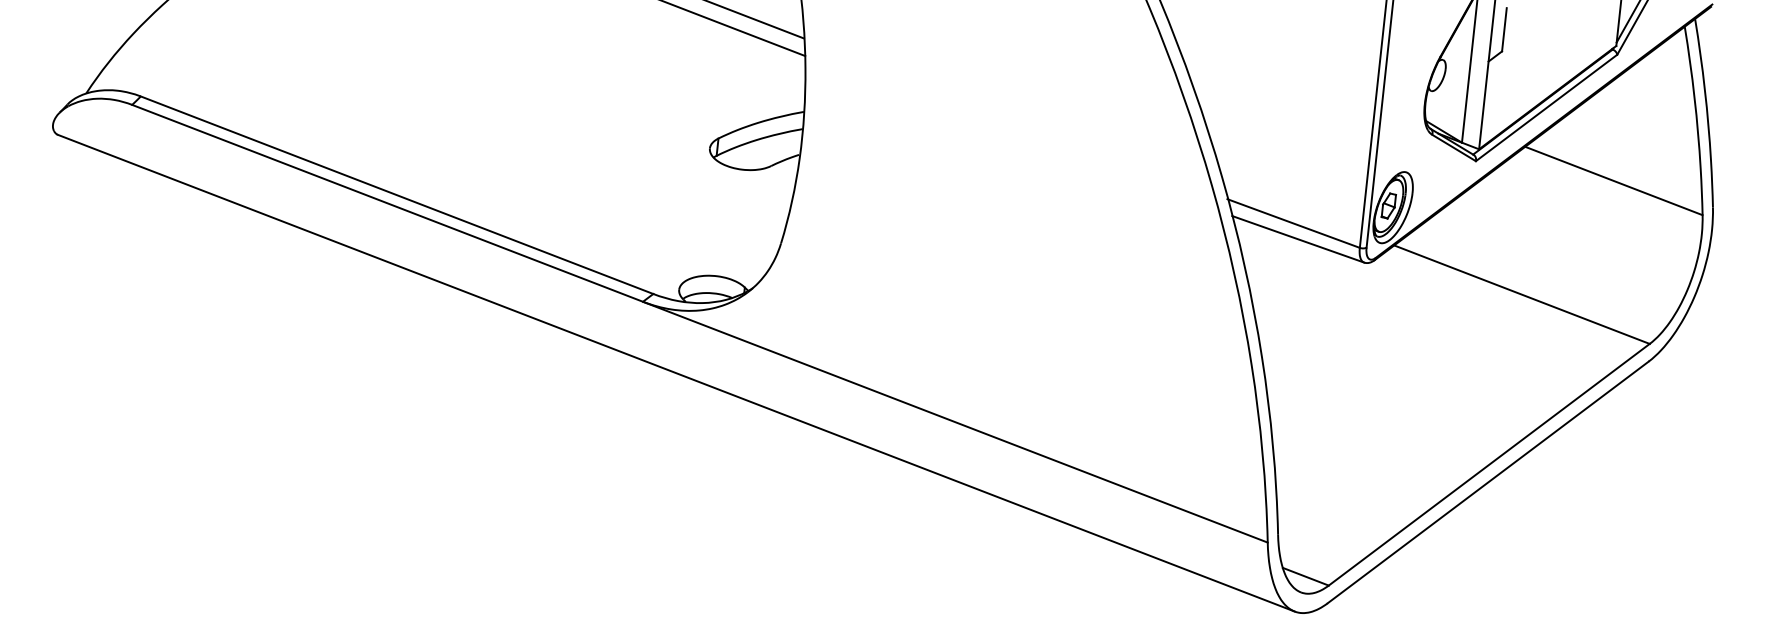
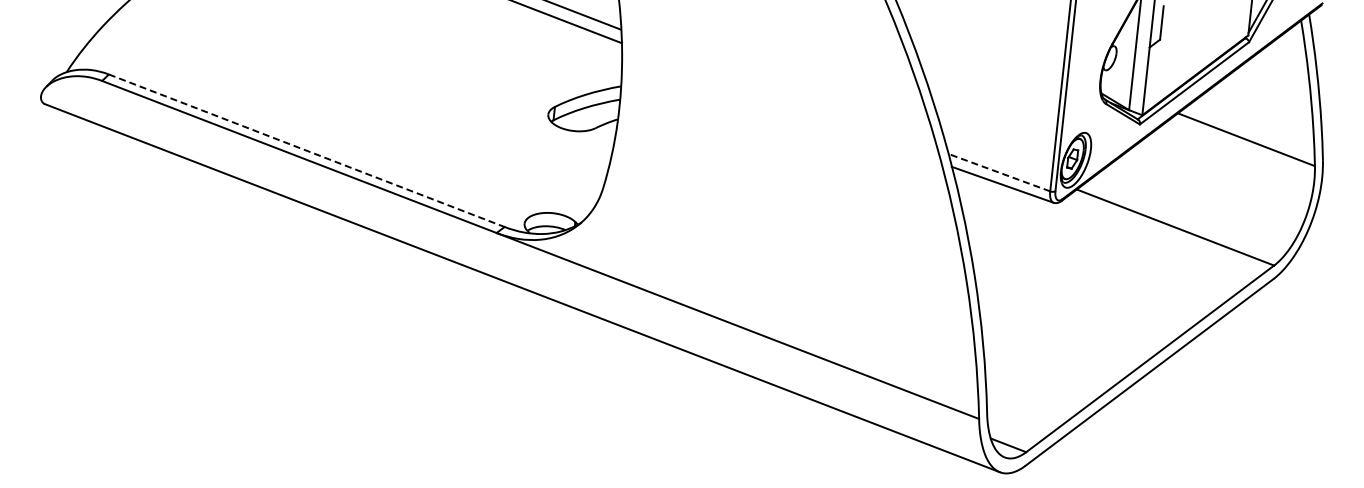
line: (398, 194) -> (307, 150), solid -> dashed
line: (1292, 223) -> (998, 172), solid -> dashed

